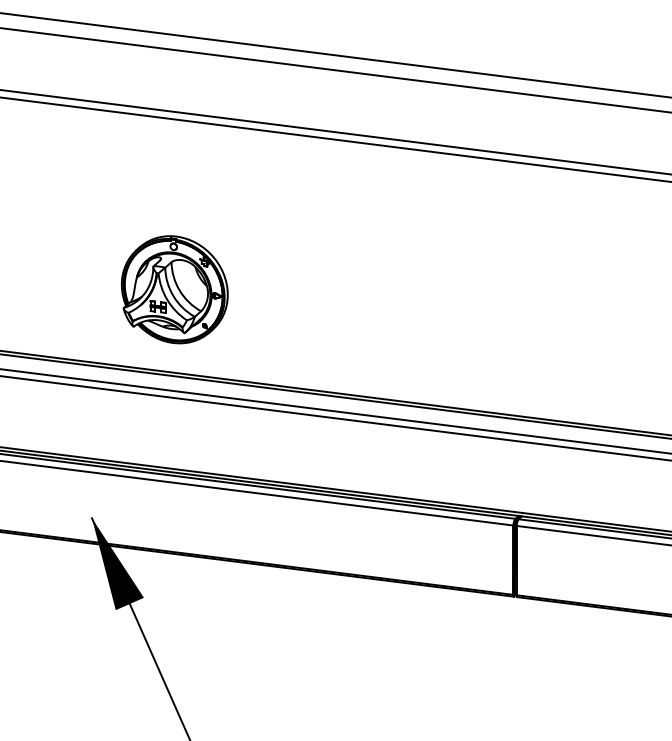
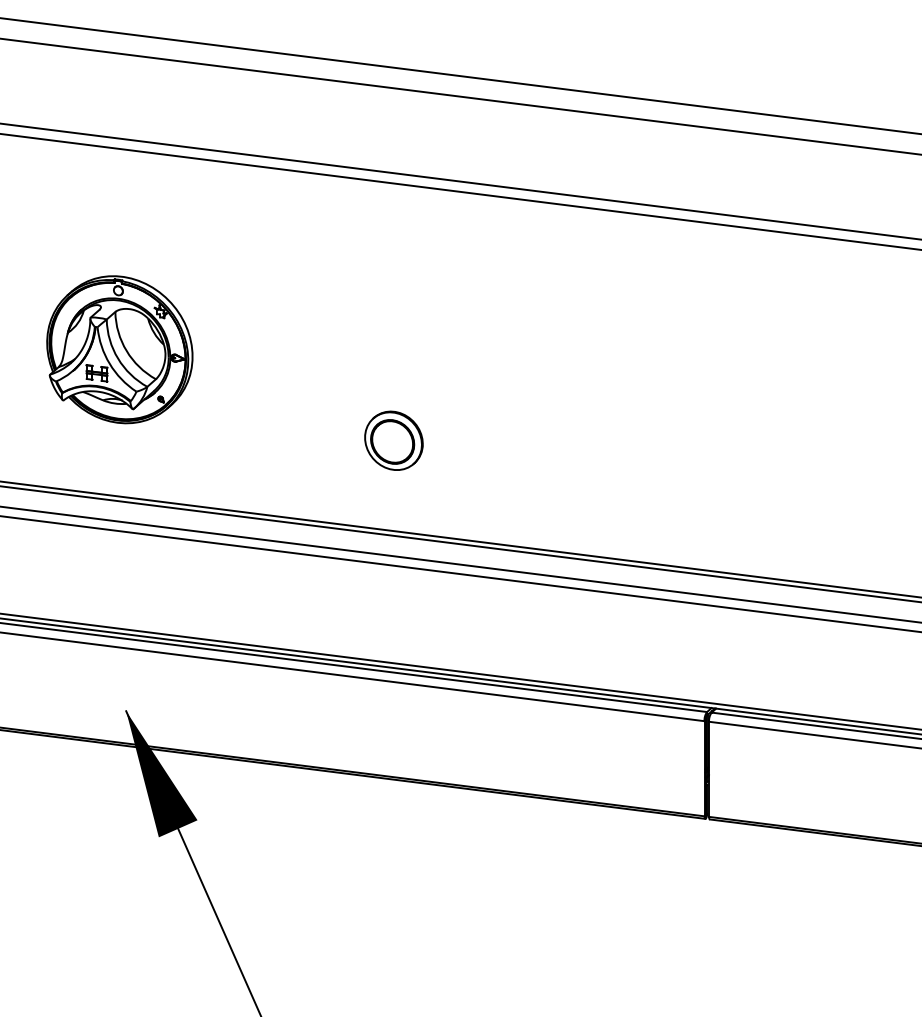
part: (174, 289) -> (119, 349), moved
part: (286, 320) -> (393, 440), added

